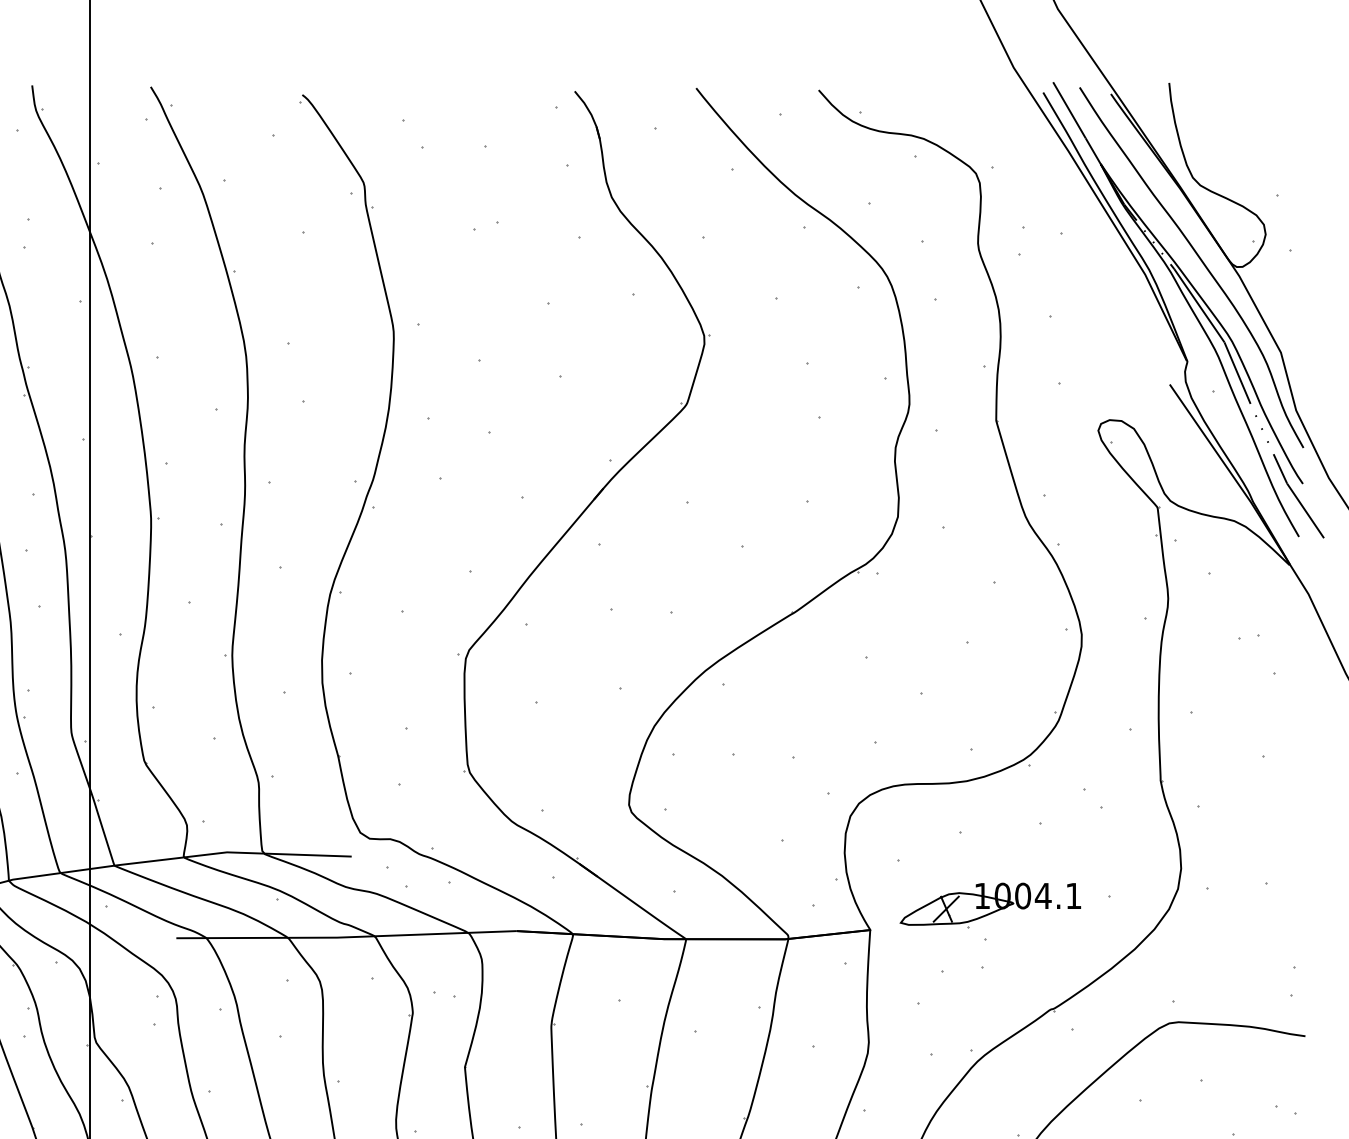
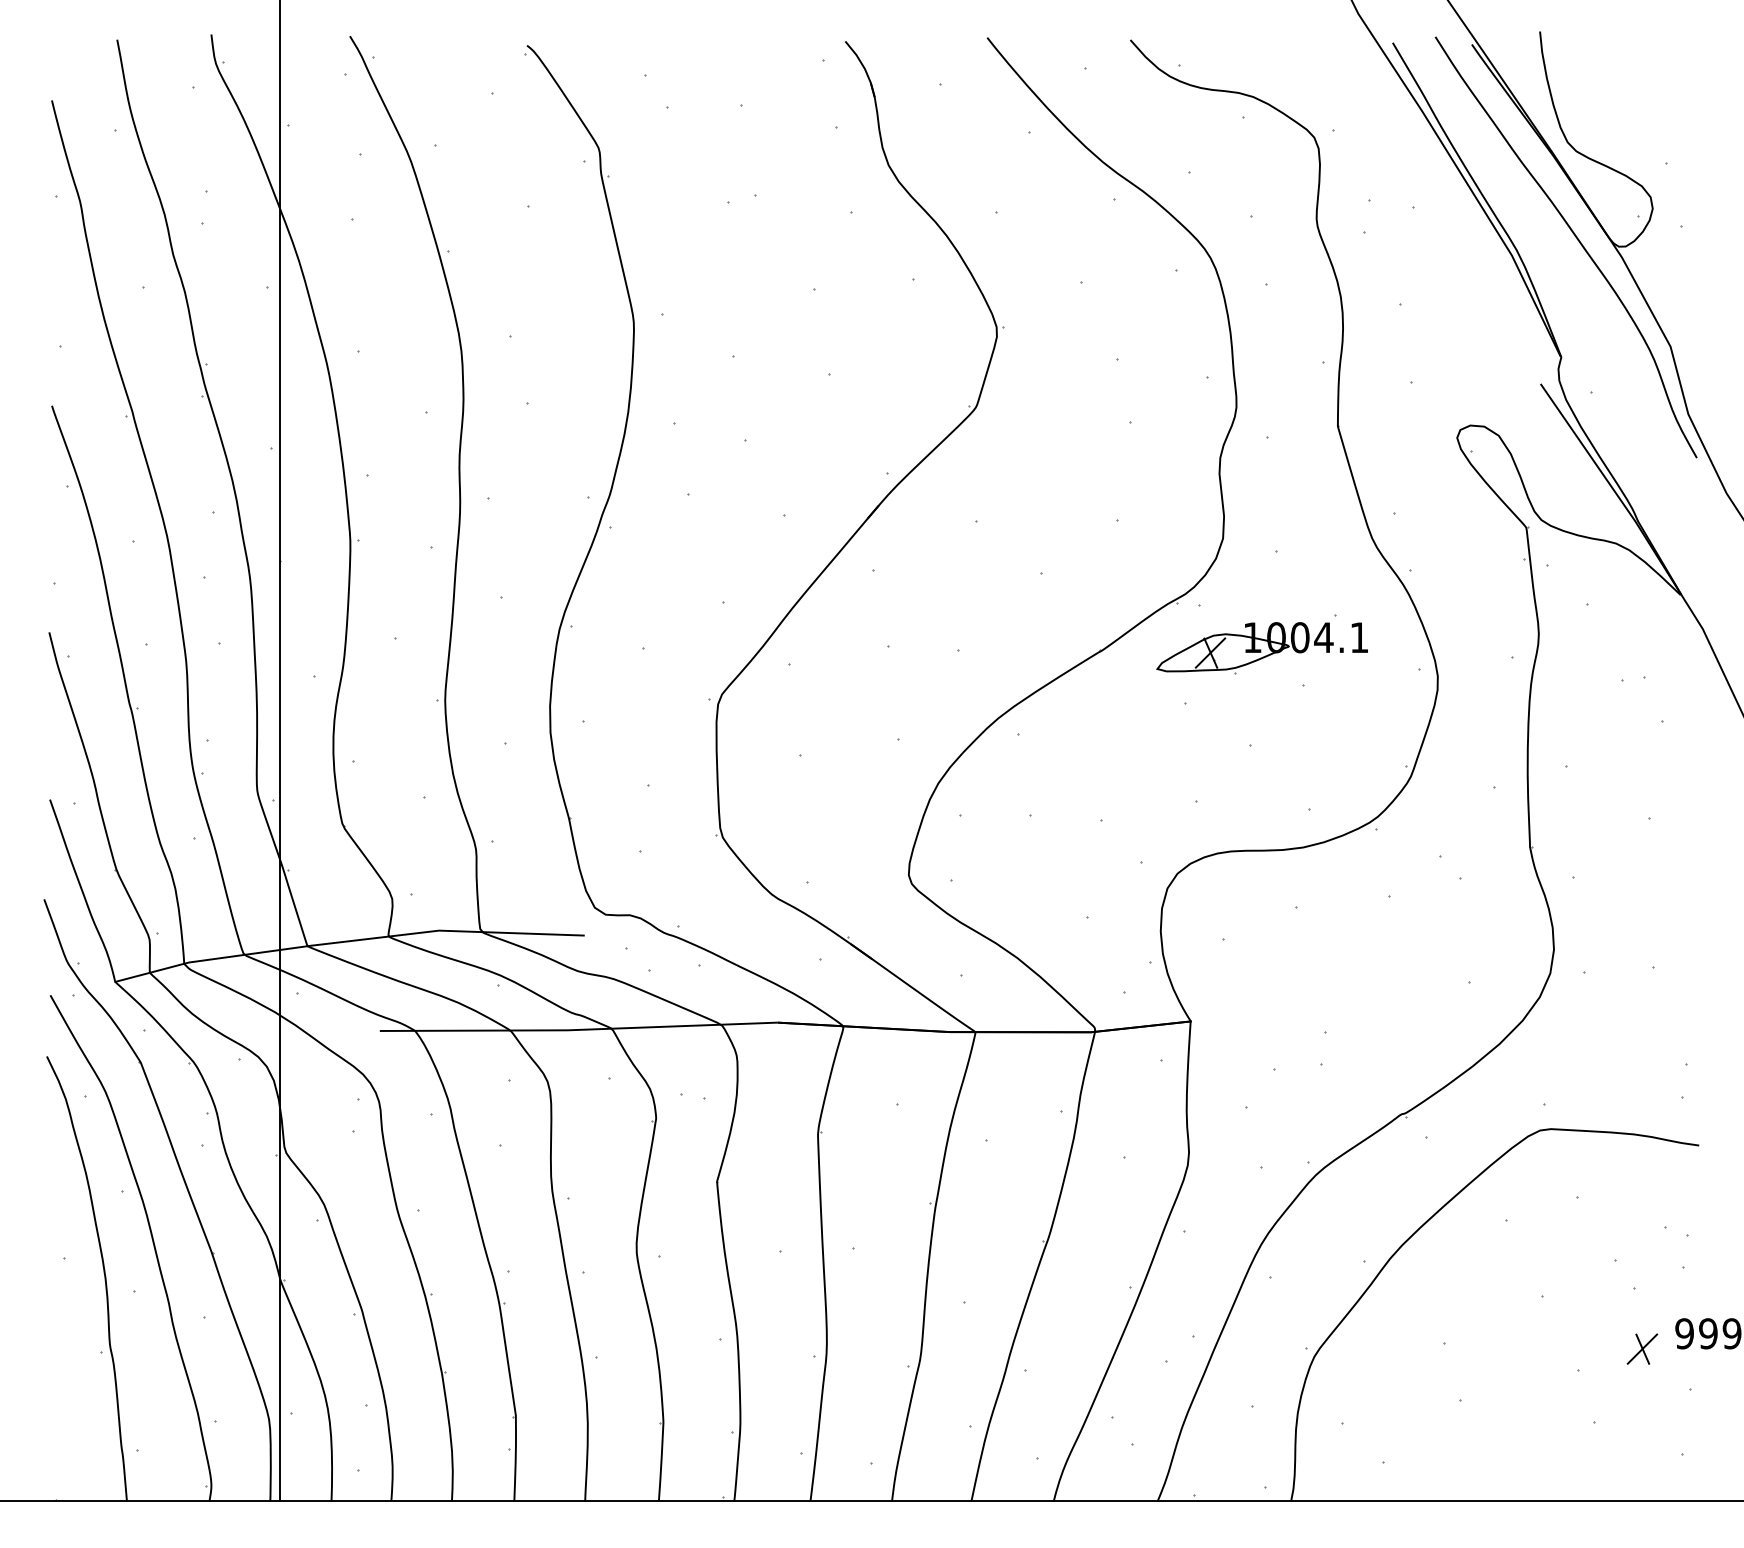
part: (1188, 309) -> (1562, 296), removed
part: (989, 905) -> (1261, 648), moved

